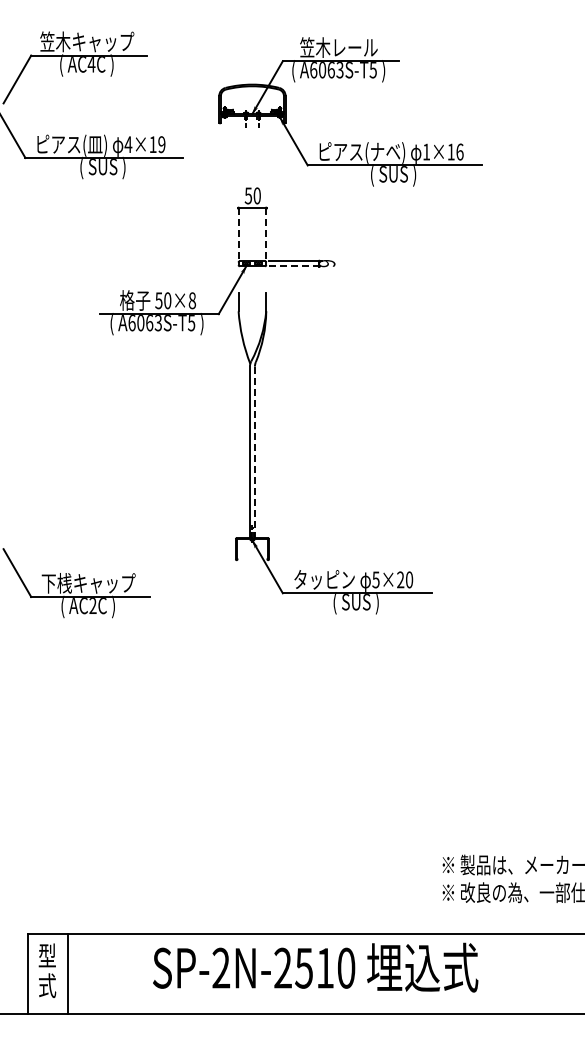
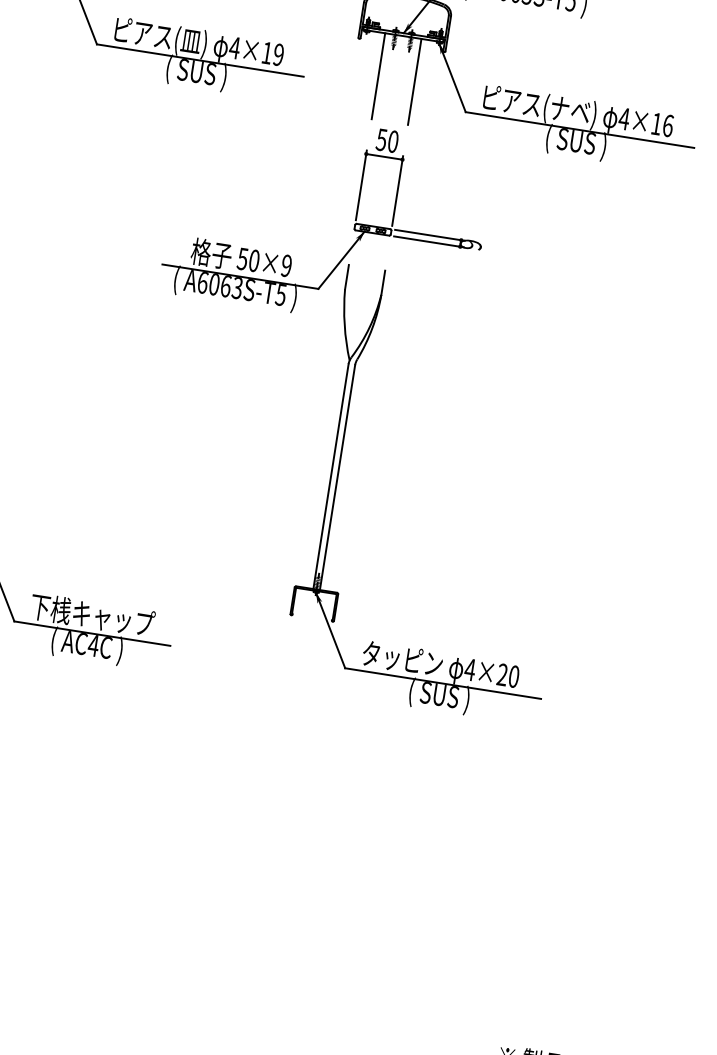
line: (238, 148) -> (378, 75), added
line: (266, 148) -> (415, 81), added
text: (426, 151) -> (624, 118), 1×16 -> 4×16
line: (238, 232) -> (361, 185), dashed -> solid
line: (266, 232) -> (397, 191), dashed -> solid
line: (295, 266) -> (428, 242), dashed -> solid
text: (192, 300) -> (286, 265), 50×8 -> 50×9
line: (254, 452) -> (336, 477), dashed -> solid
text: (375, 579) -> (469, 669), 5×20 -> 4×20
text: (92, 605) -> (93, 645), AC2C -> AC4C

